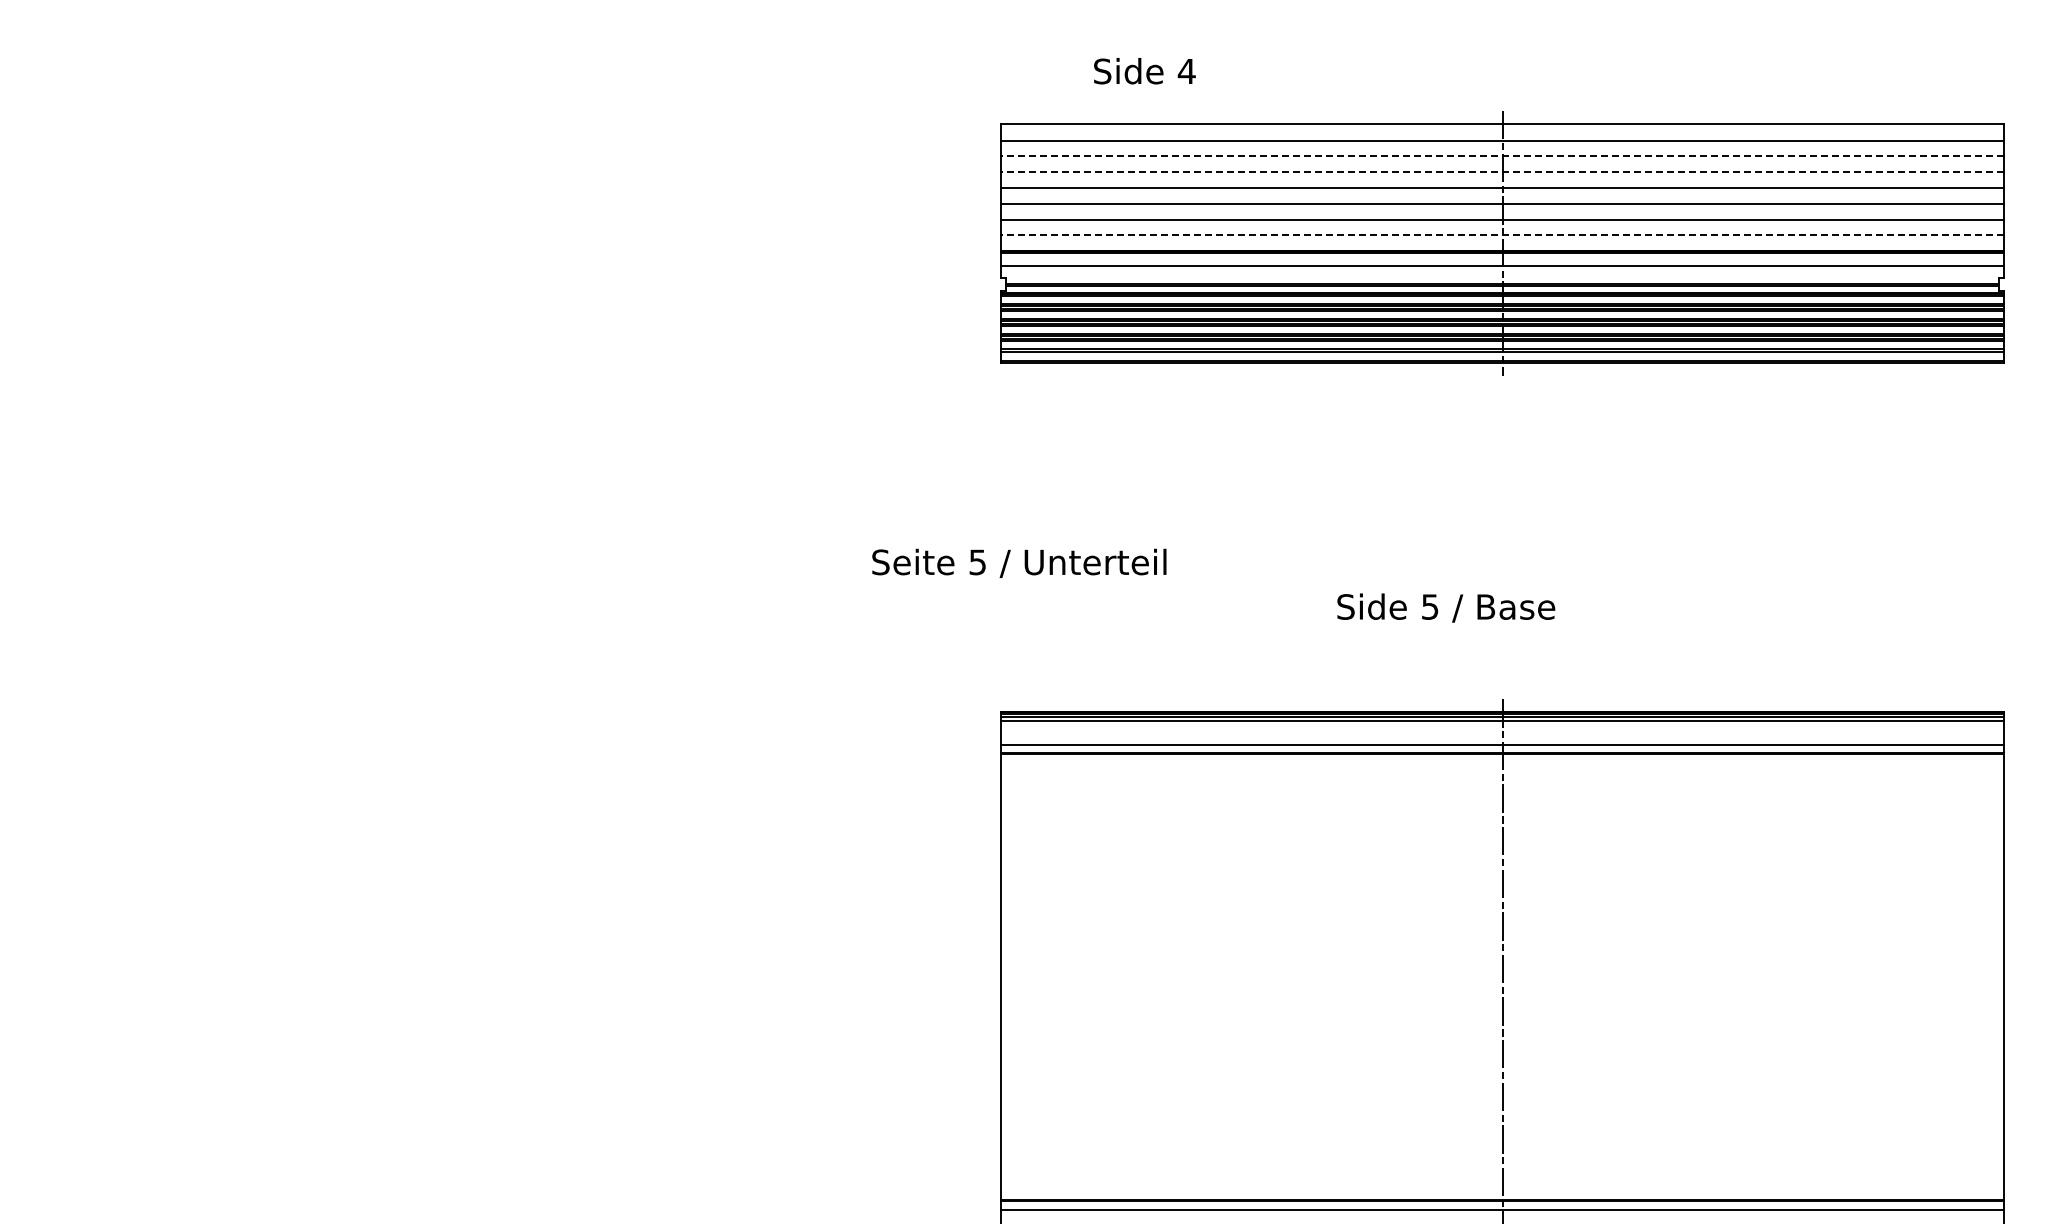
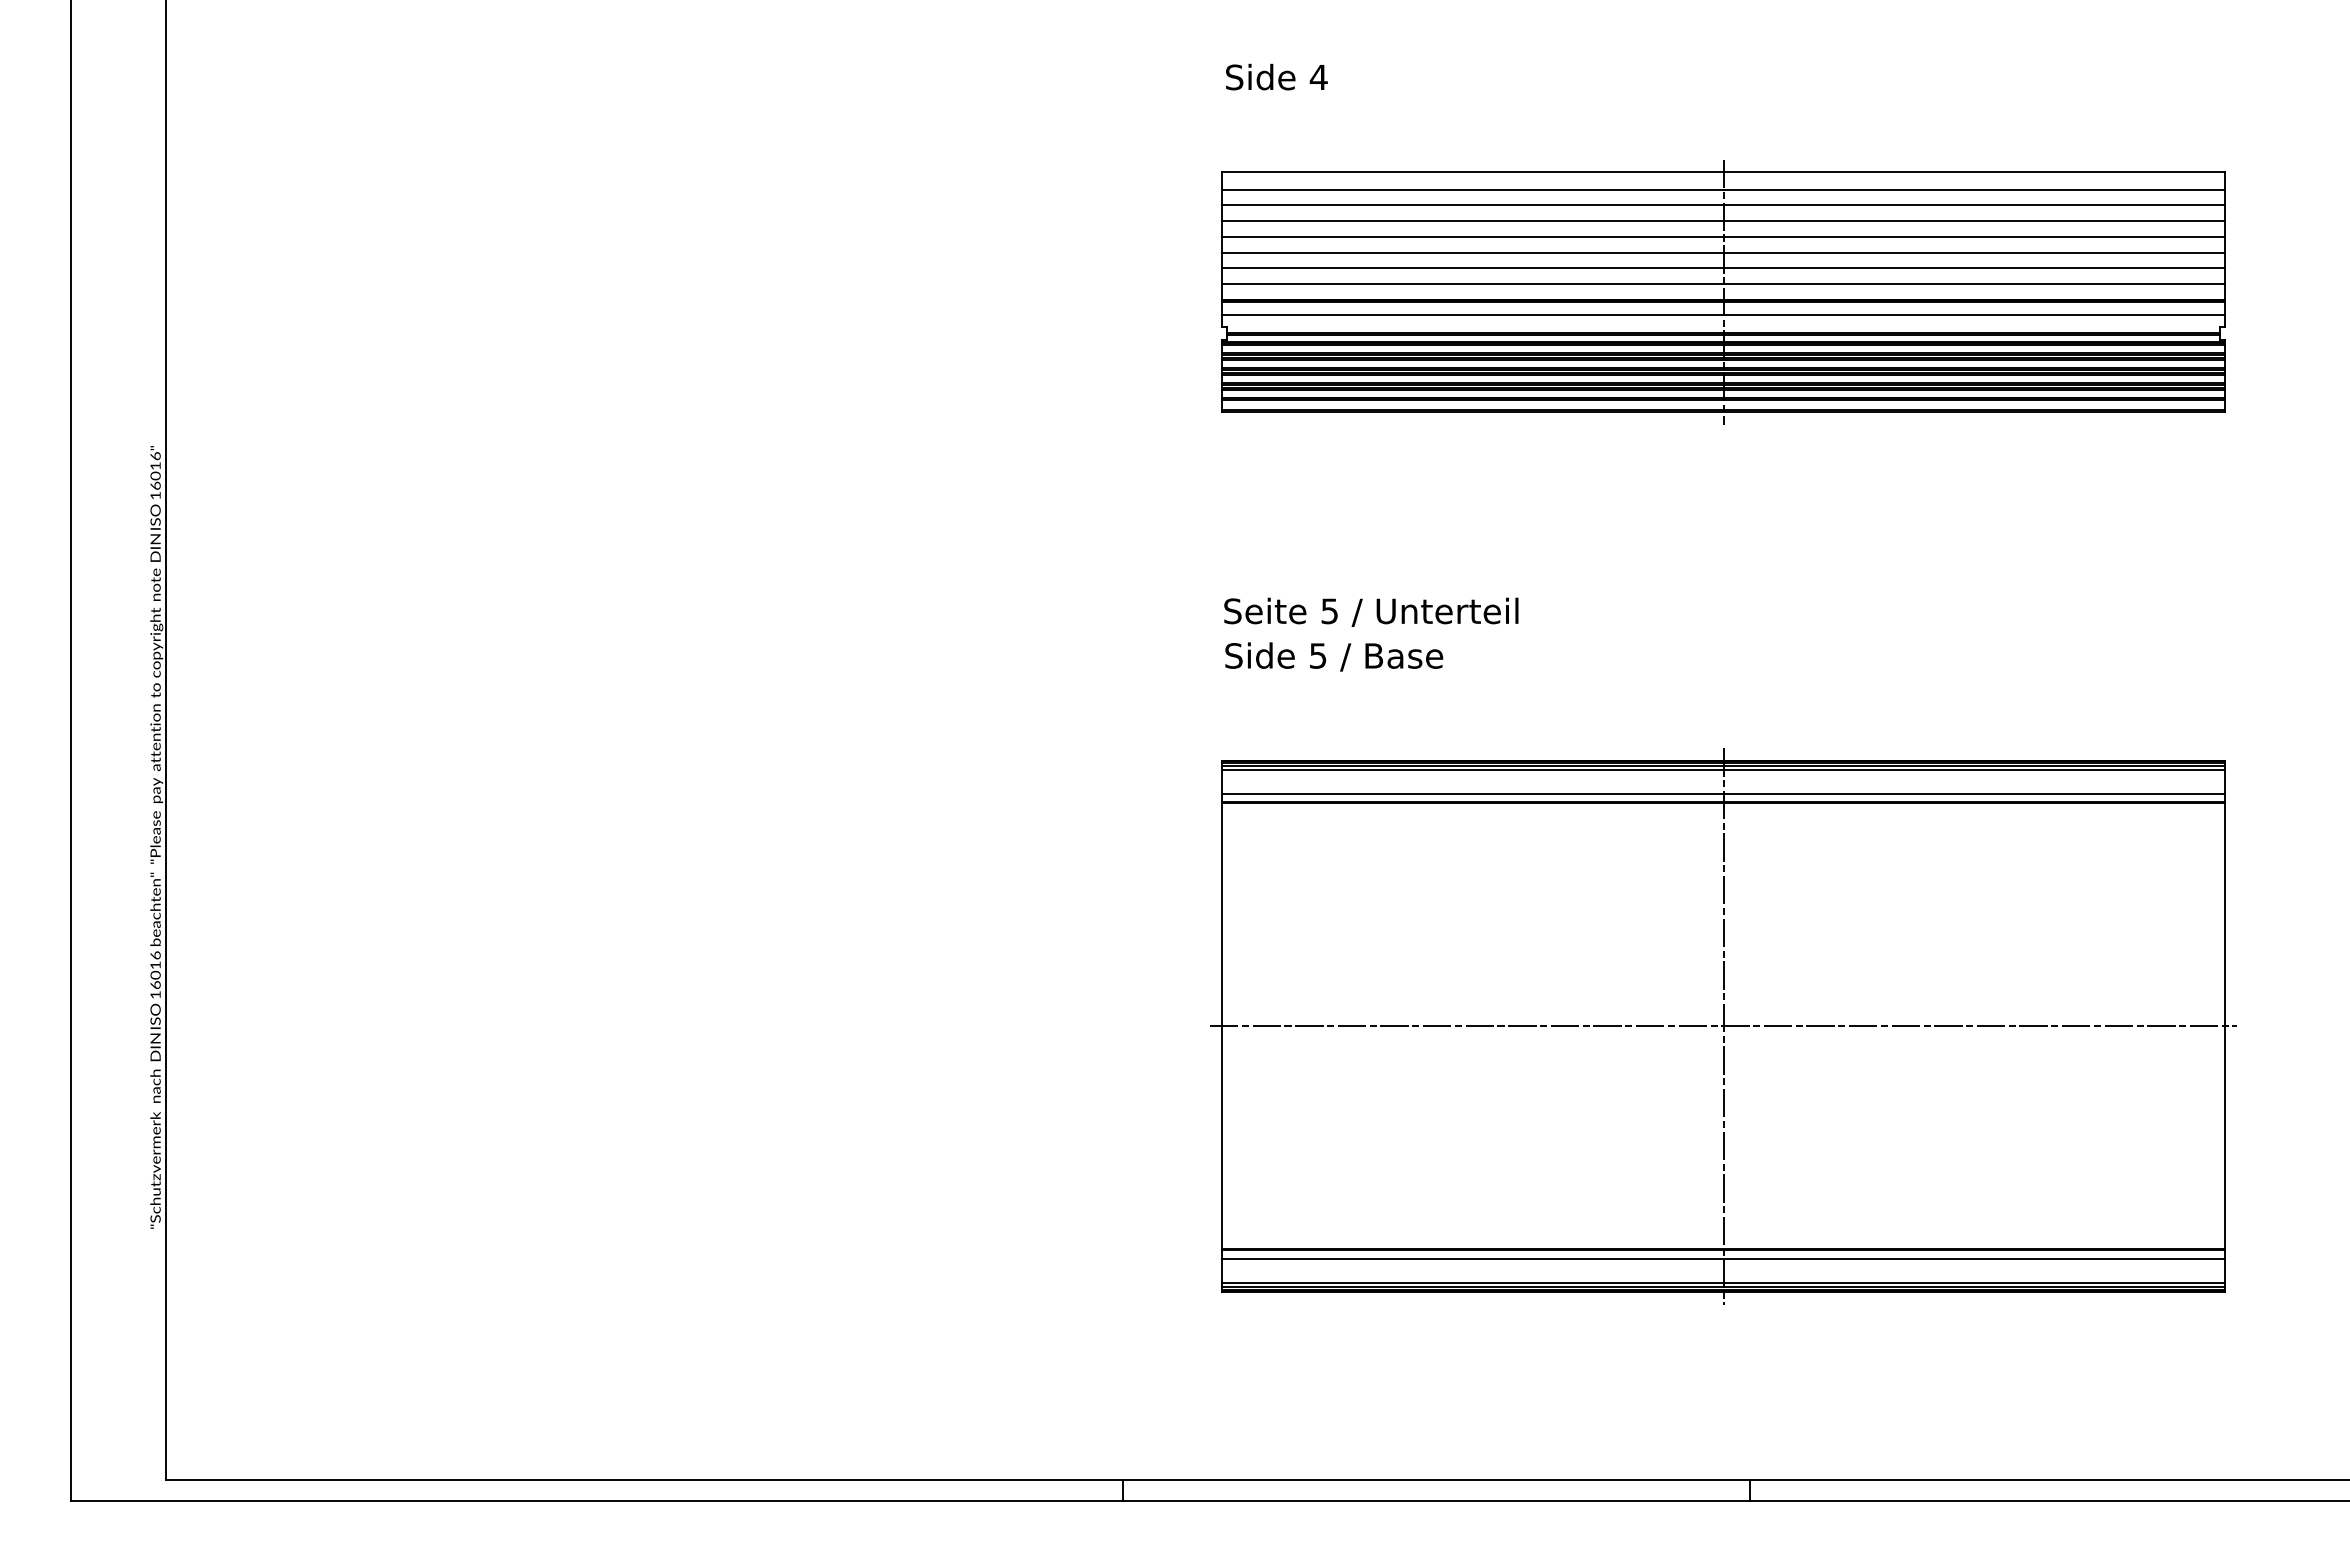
text: (1144, 70) -> (1276, 76), moved
line: (1502, 156) -> (1723, 205), dashed -> solid
line: (1502, 172) -> (1723, 221), dashed -> solid
line: (1502, 235) -> (1723, 284), dashed -> solid
text: (1019, 562) -> (1371, 611), moved
text: (1446, 607) -> (1334, 656), moved
line: (1502, 977) -> (1723, 1026), added

